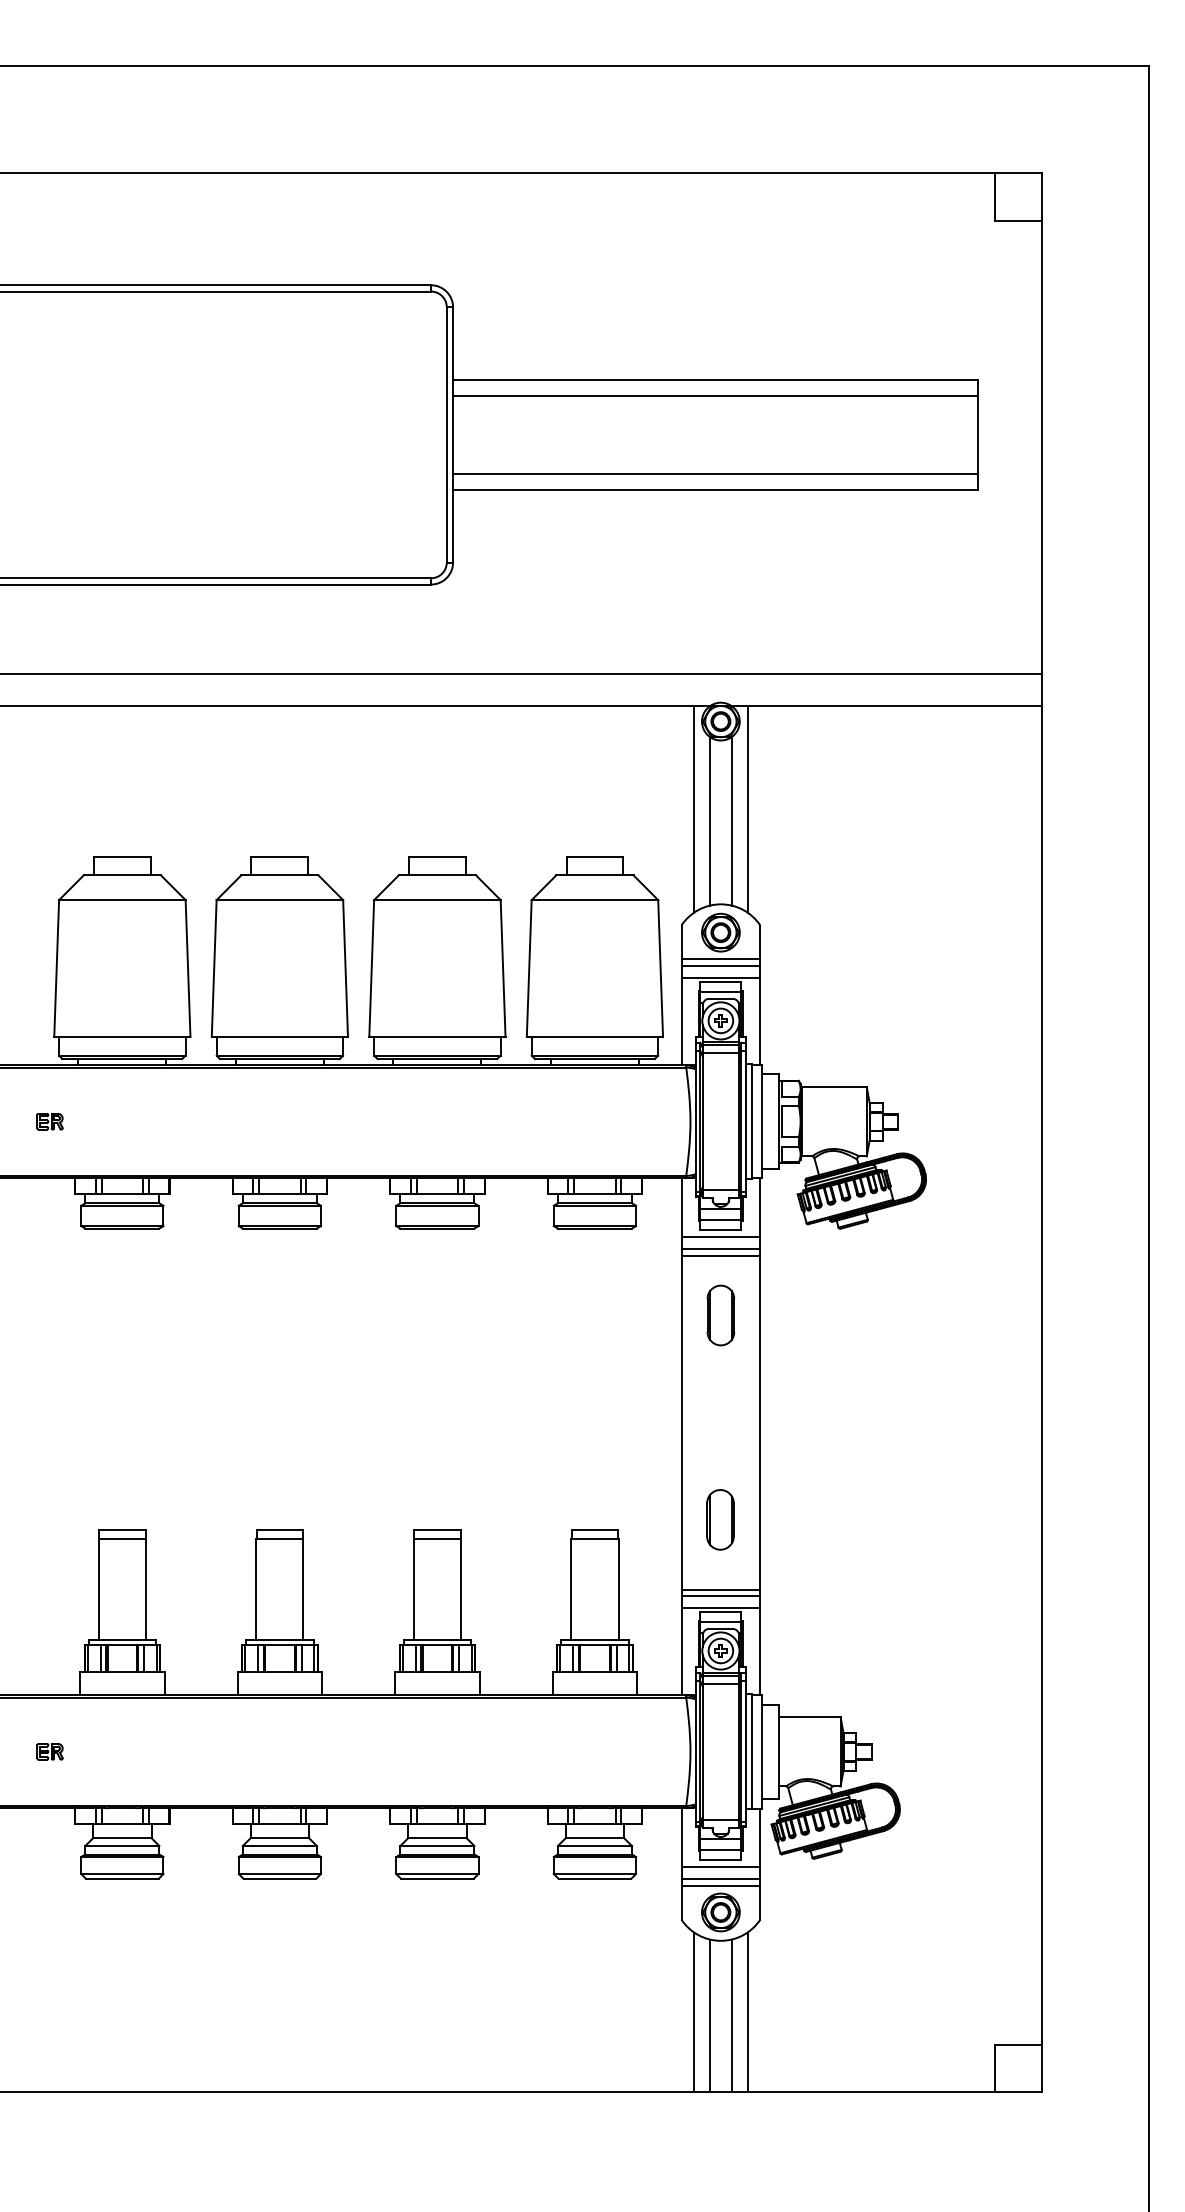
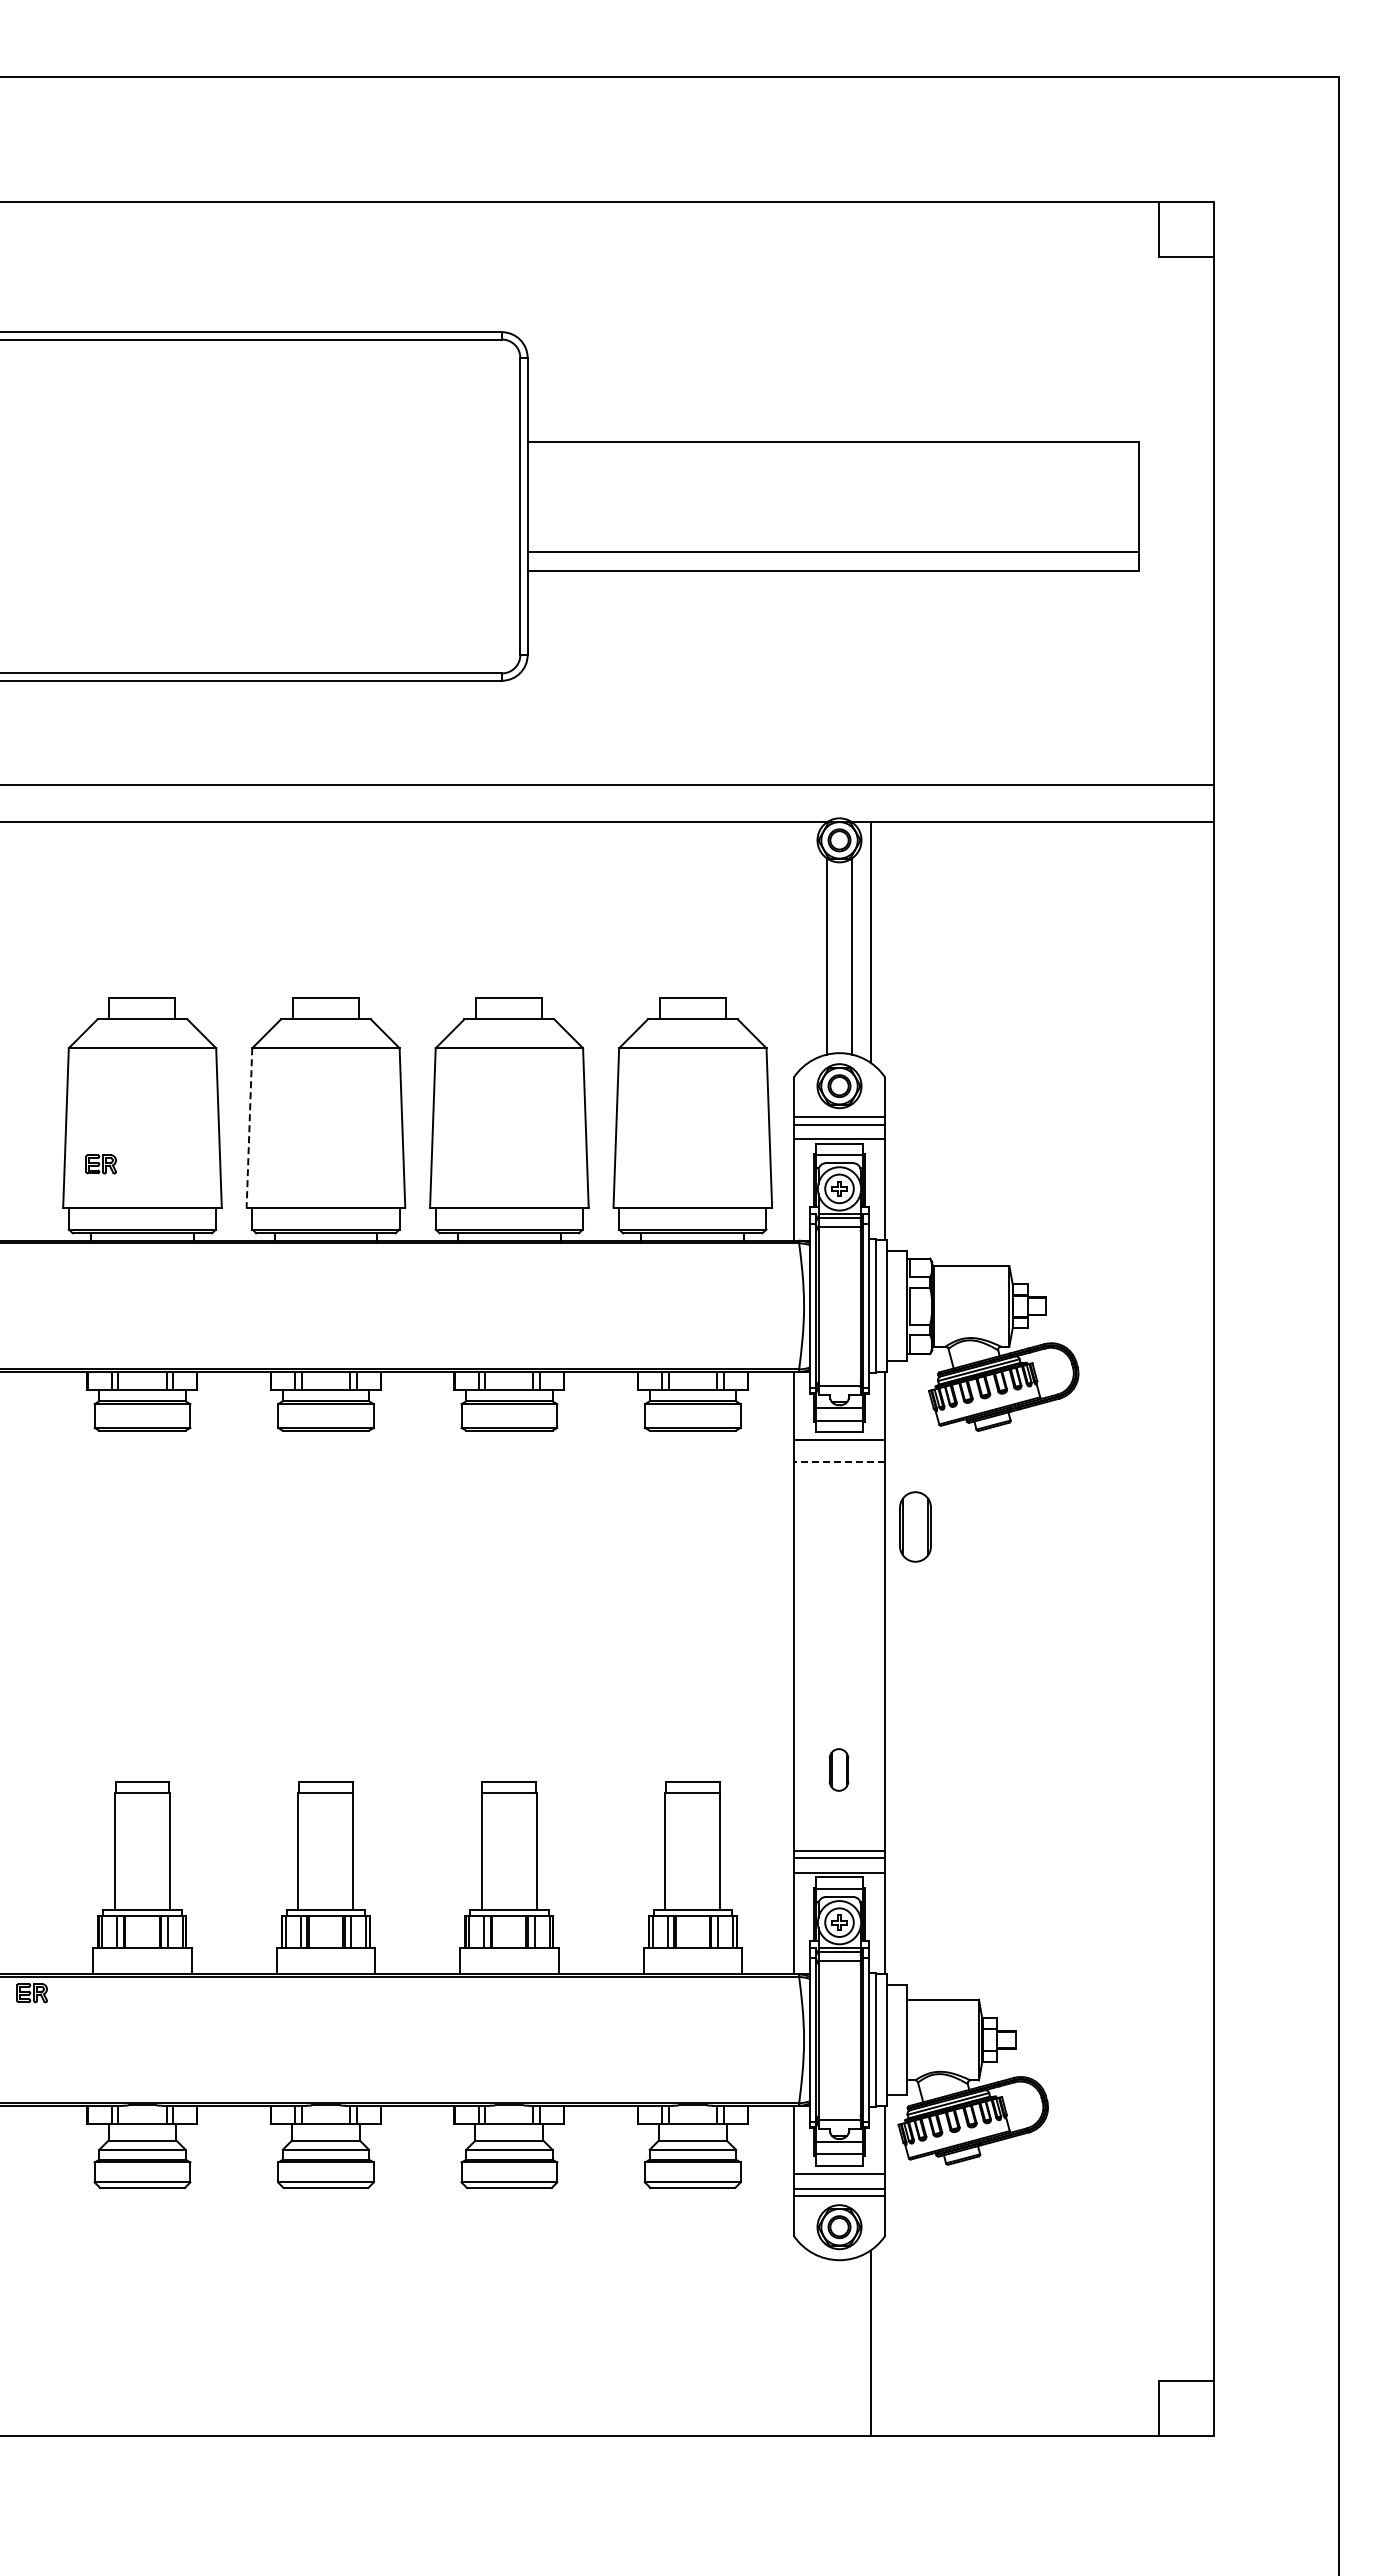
line: (714, 395) -> (832, 460), removed
line: (694, 809) -> (808, 942), removed
line: (214, 968) -> (249, 1127), solid -> dashed
part: (49, 1121) -> (100, 1164), moved
line: (720, 1248) -> (839, 1454), removed
line: (720, 1255) -> (839, 1462), solid -> dashed
part: (720, 1315) -> (915, 1526), moved
part: (720, 1519) -> (838, 1769), size x0.6
part: (49, 1752) -> (31, 1993), moved
line: (694, 2012) -> (808, 2343), removed
line: (709, 2015) -> (826, 2347), removed
line: (732, 2015) -> (852, 2347), removed

